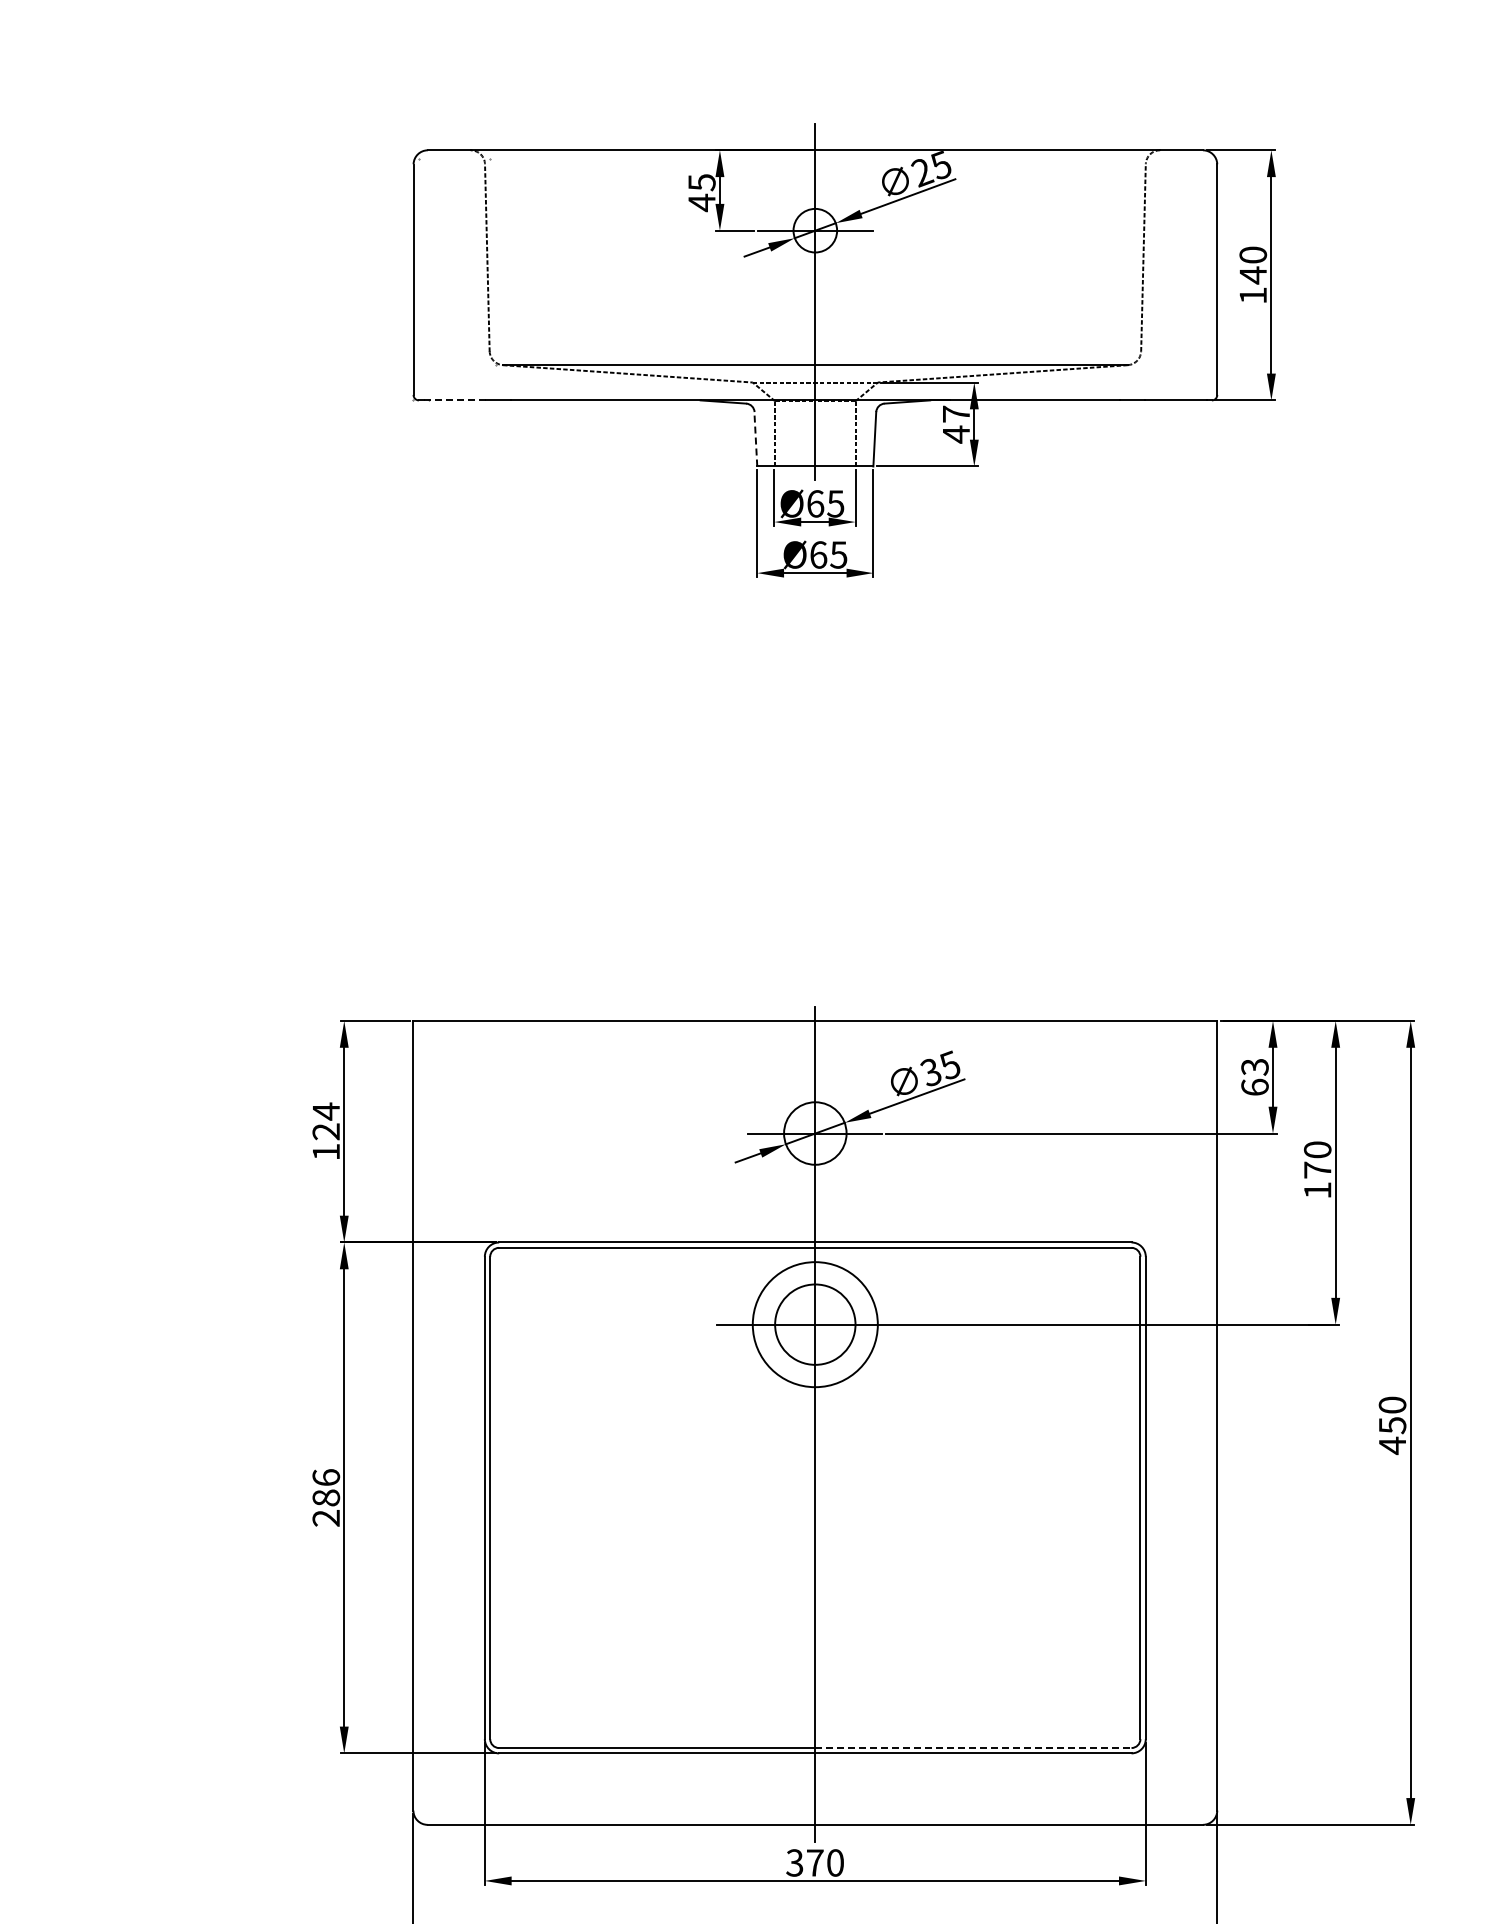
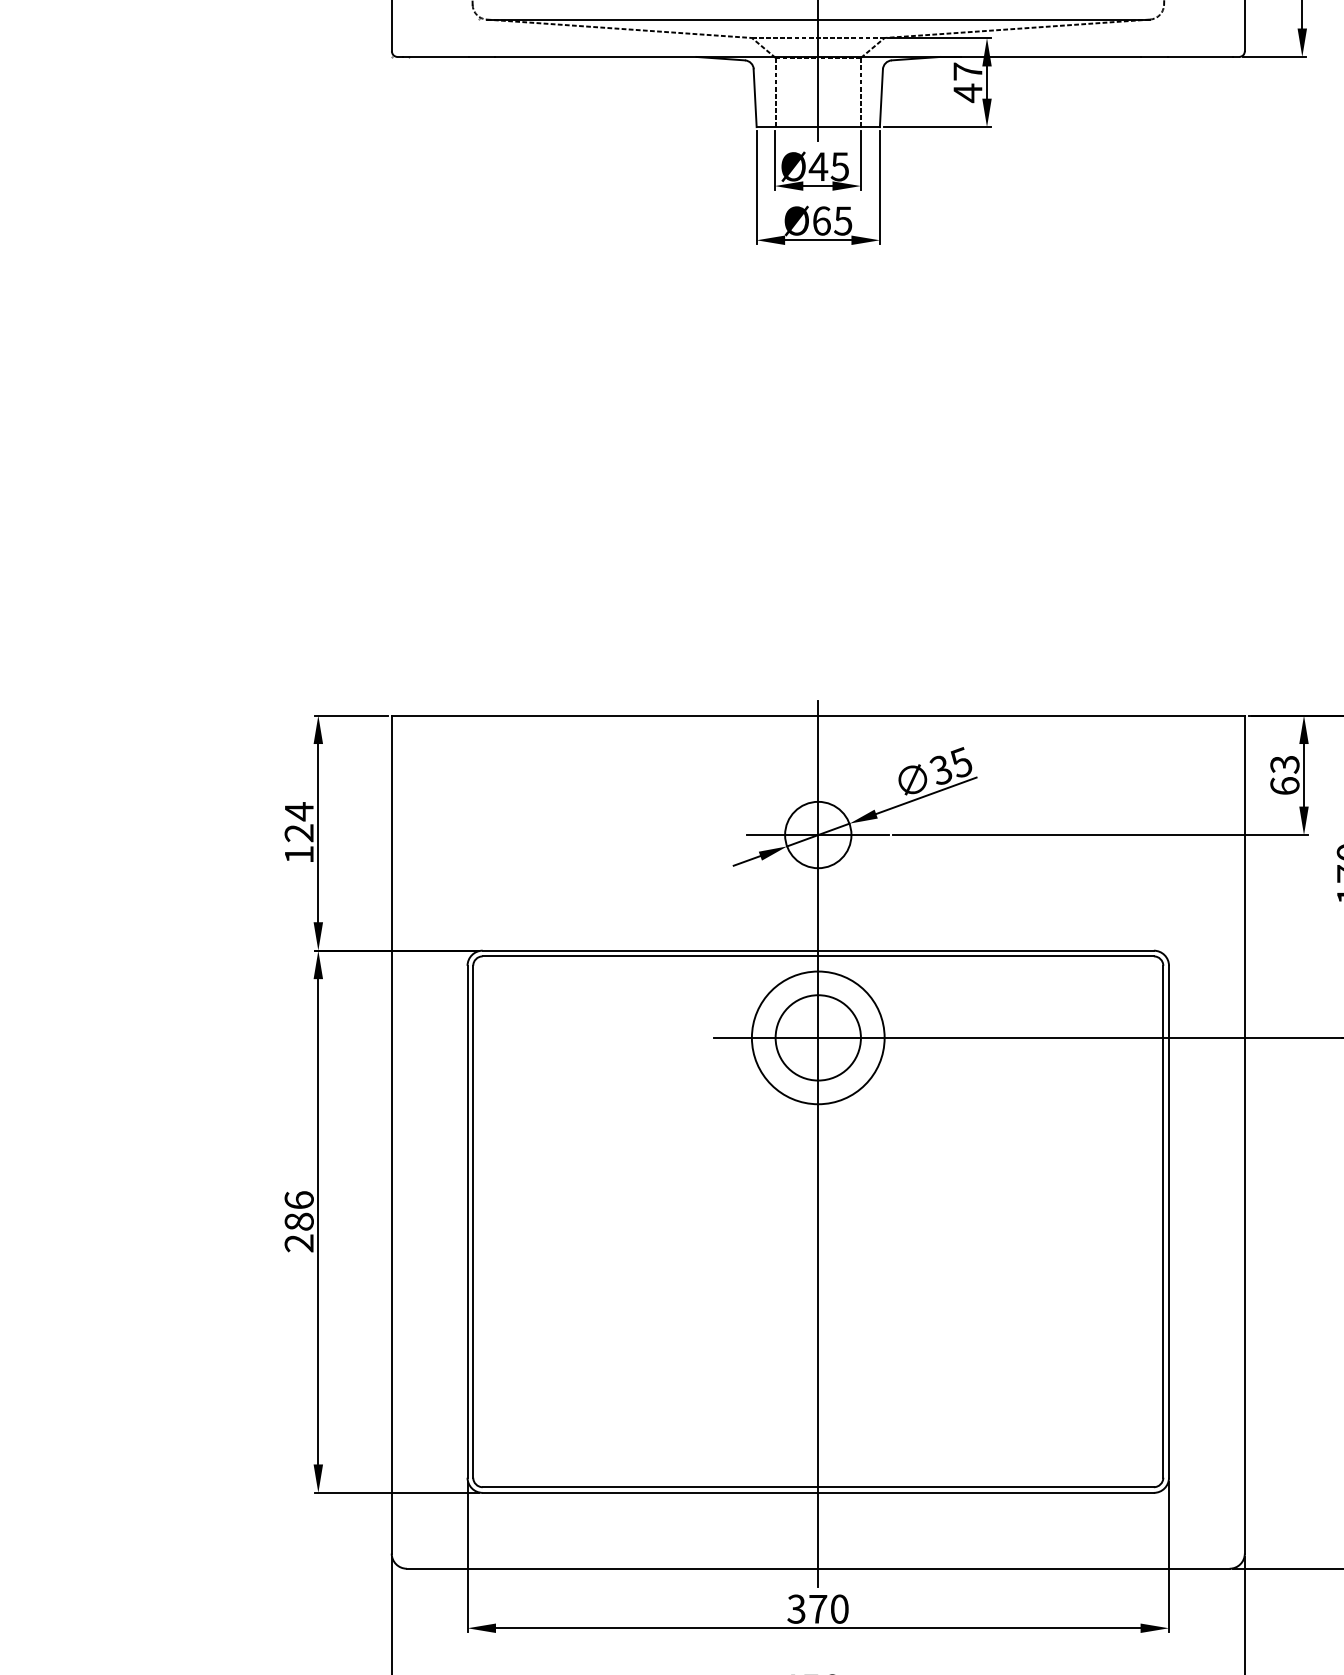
line: (455, 400) -> (436, 57), dashed -> solid
line: (755, 438) -> (754, 97), dashed -> solid
text: (815, 503) -> (818, 166), Ø65 -> Ø45
line: (973, 1748) -> (986, 1487), dashed -> solid

